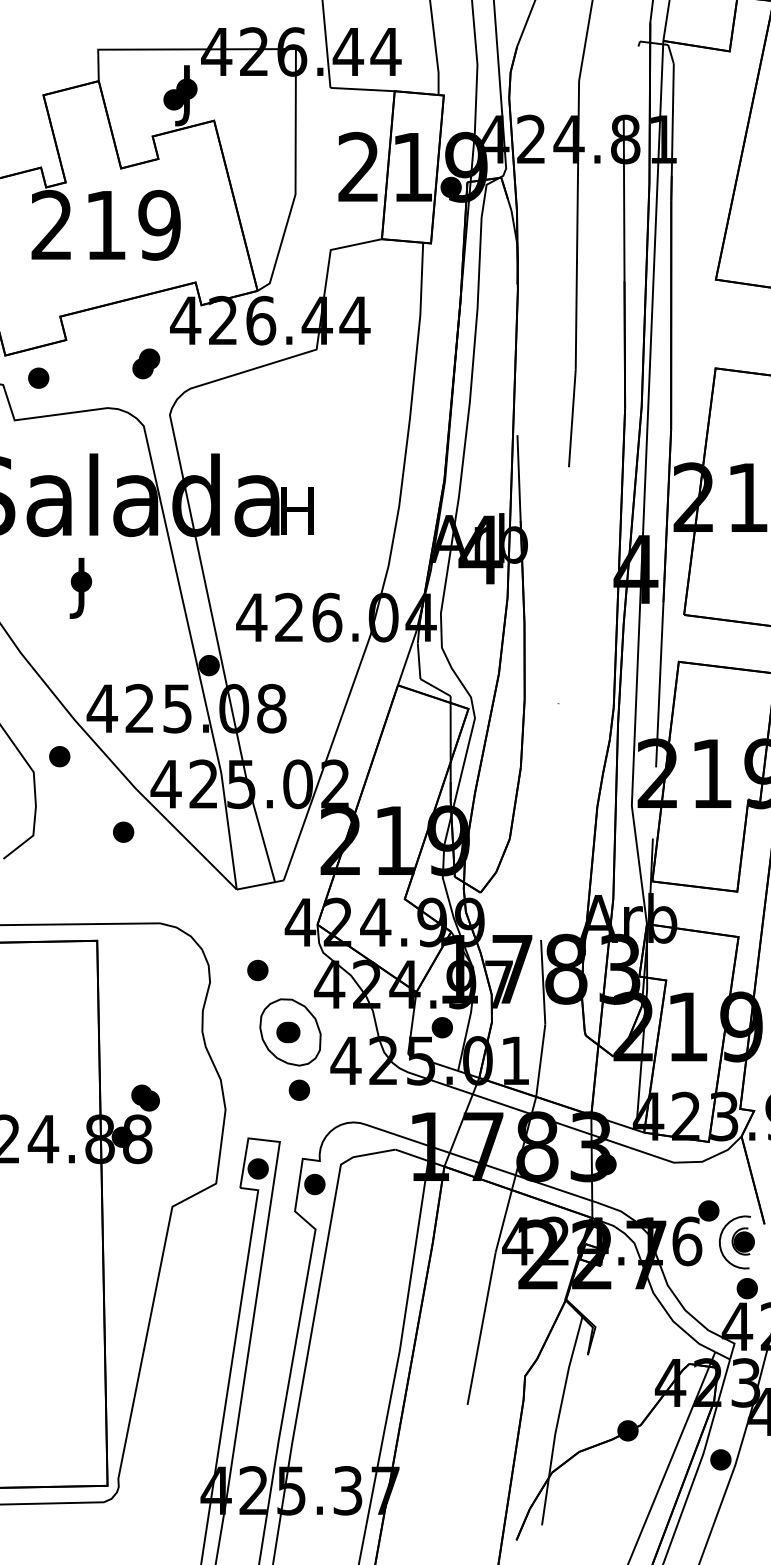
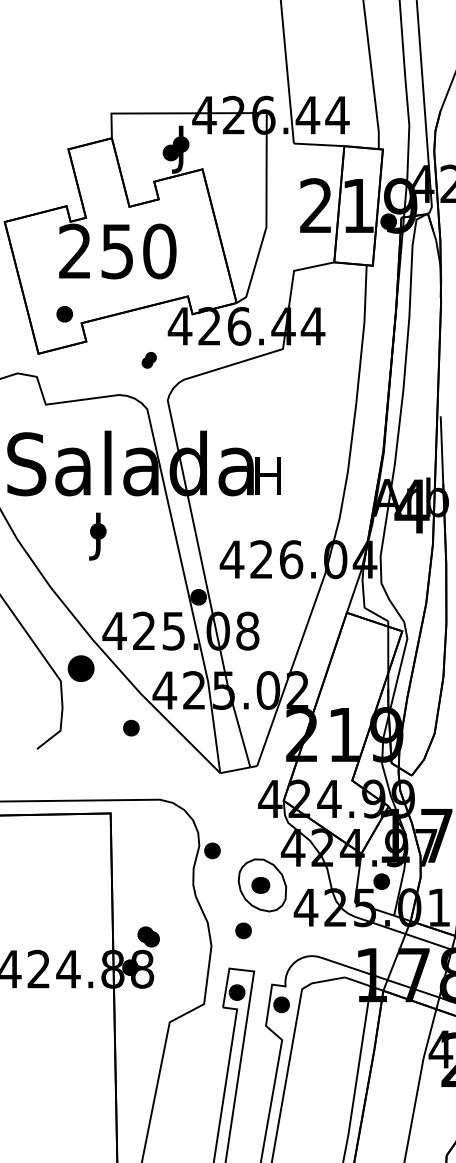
text: (133, 225) -> (139, 251), 219 -> 250
part: (146, 363) -> (149, 360), size x0.7
part: (38, 377) -> (64, 313), moved
part: (59, 756) -> (81, 668), size x1.6
part: (257, 970) -> (212, 850), moved
part: (298, 1089) -> (242, 930), moved

